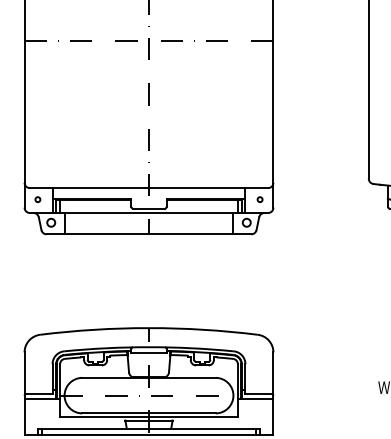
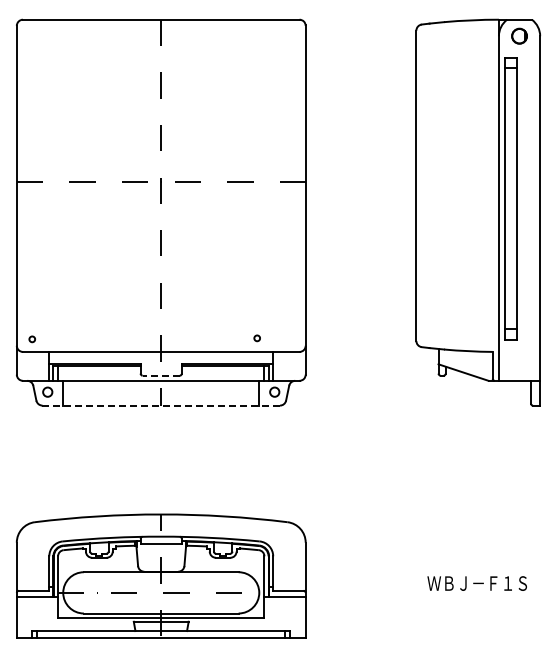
circle: (37, 199) -> (31, 339), moved
circle: (259, 199) -> (256, 338), moved
line: (149, 208) -> (161, 375), solid -> dashed
line: (149, 234) -> (161, 405), solid -> dashed

